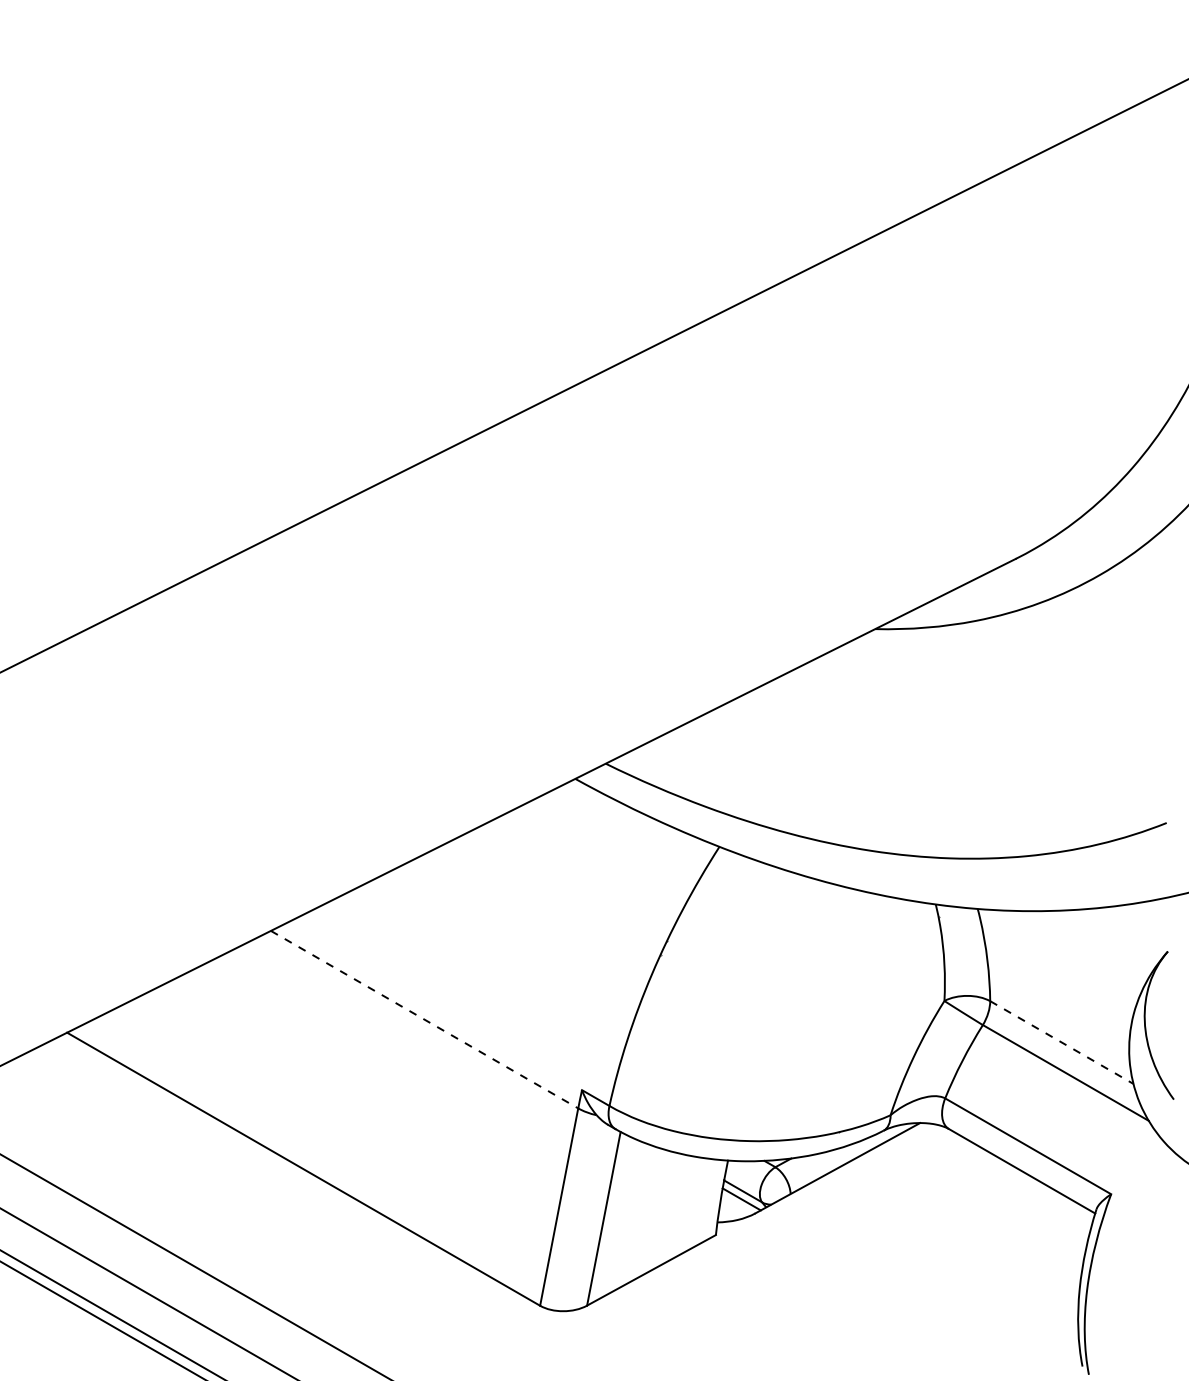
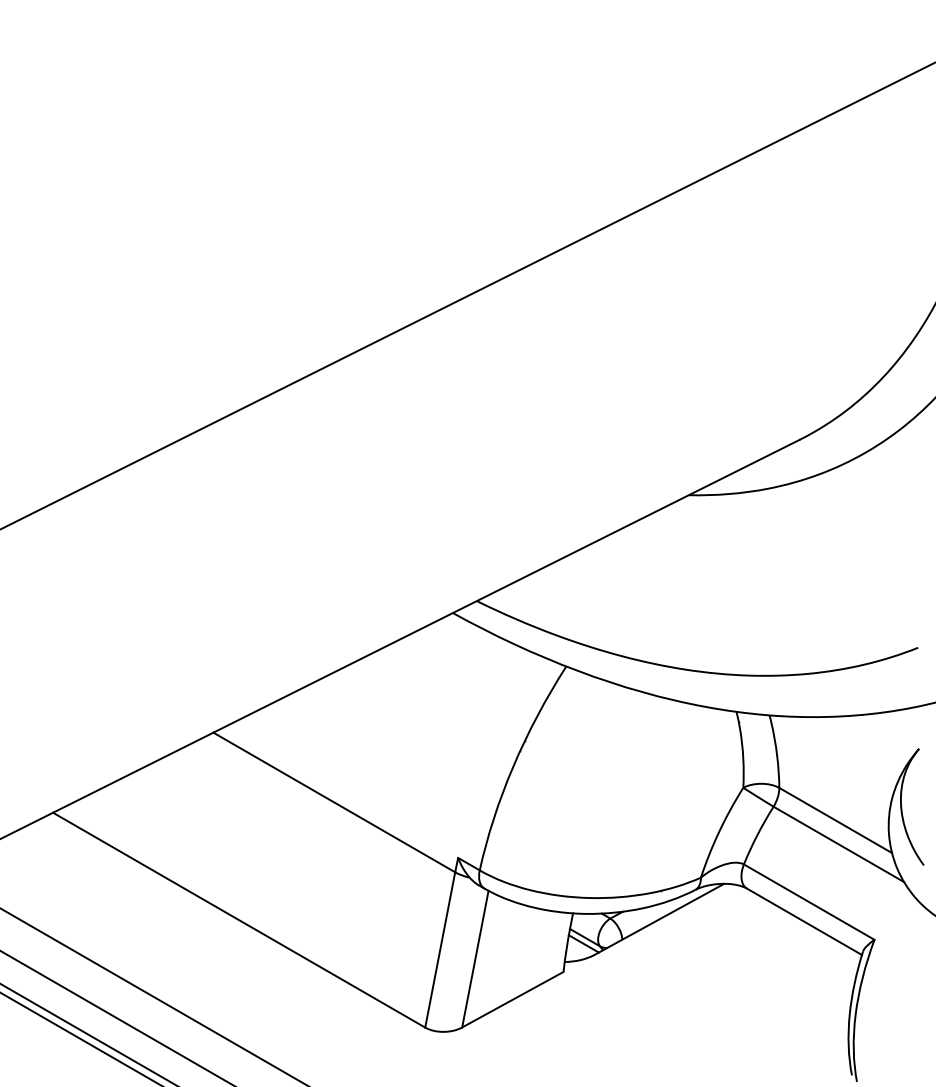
line: (425, 1019) -> (335, 802), dashed -> solid
line: (1061, 1042) -> (835, 820), dashed -> solid

